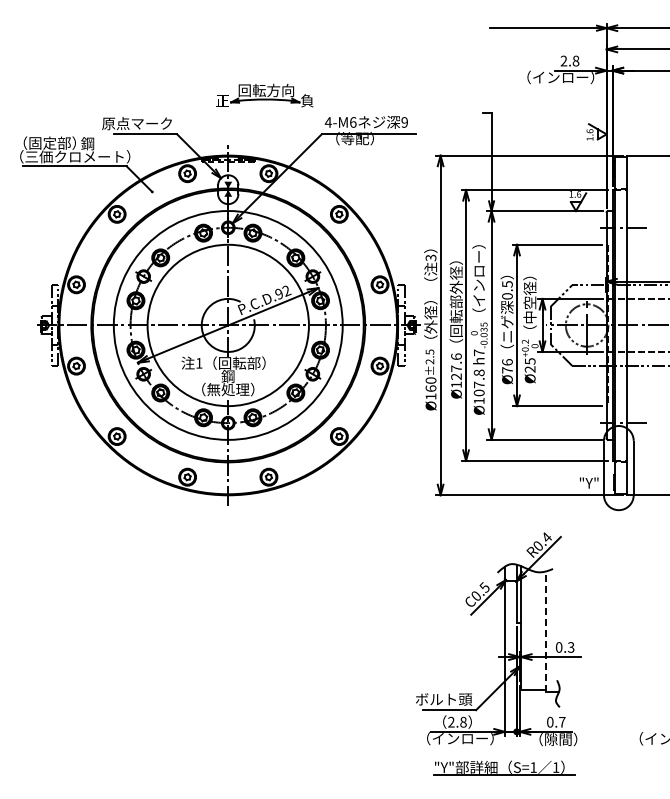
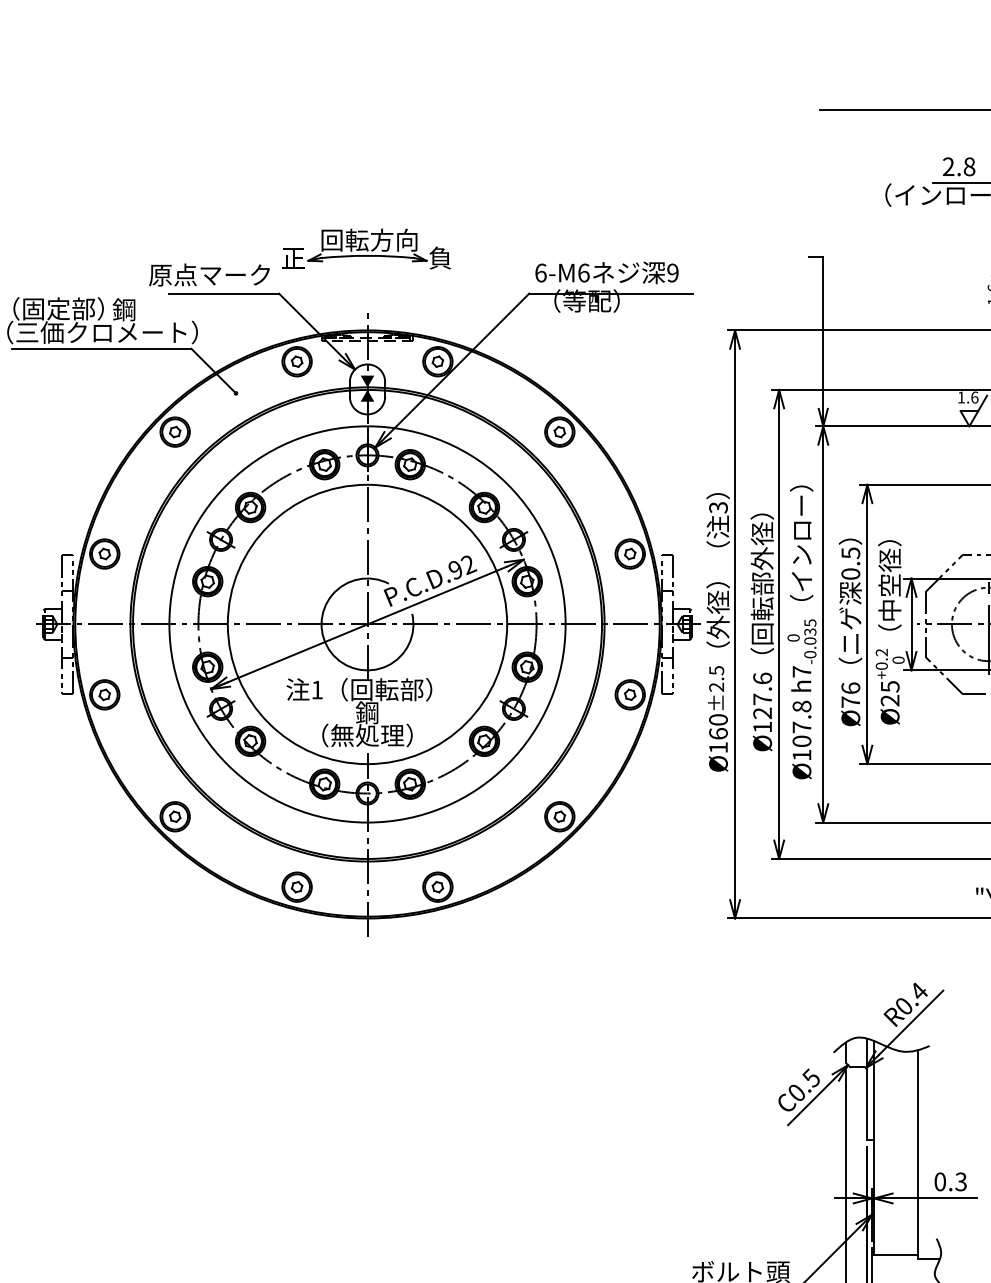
part: (264, 95) -> (366, 248), moved
text: (327, 122) -> (539, 273), 4-M6 -> 6-M6
line: (546, 631) -> (918, 1154), dashed -> solid

